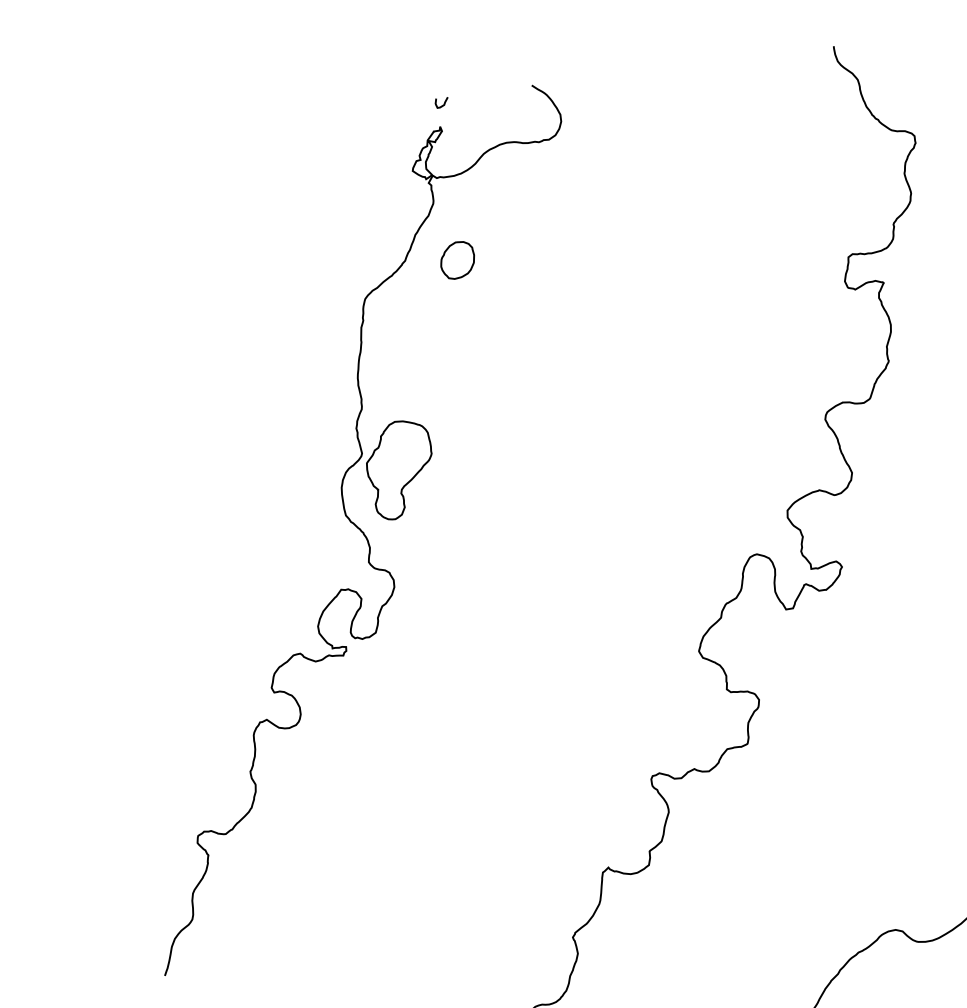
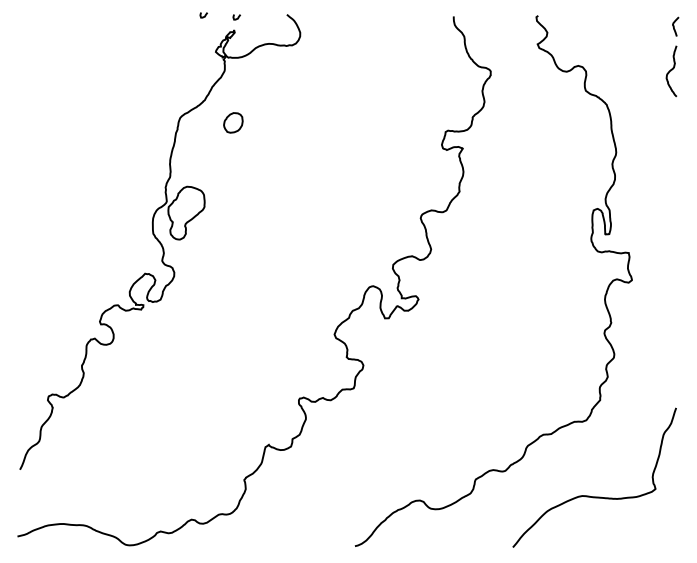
curve: (382, 107) -> (204, 15), added
part: (457, 259) -> (233, 122), moved

